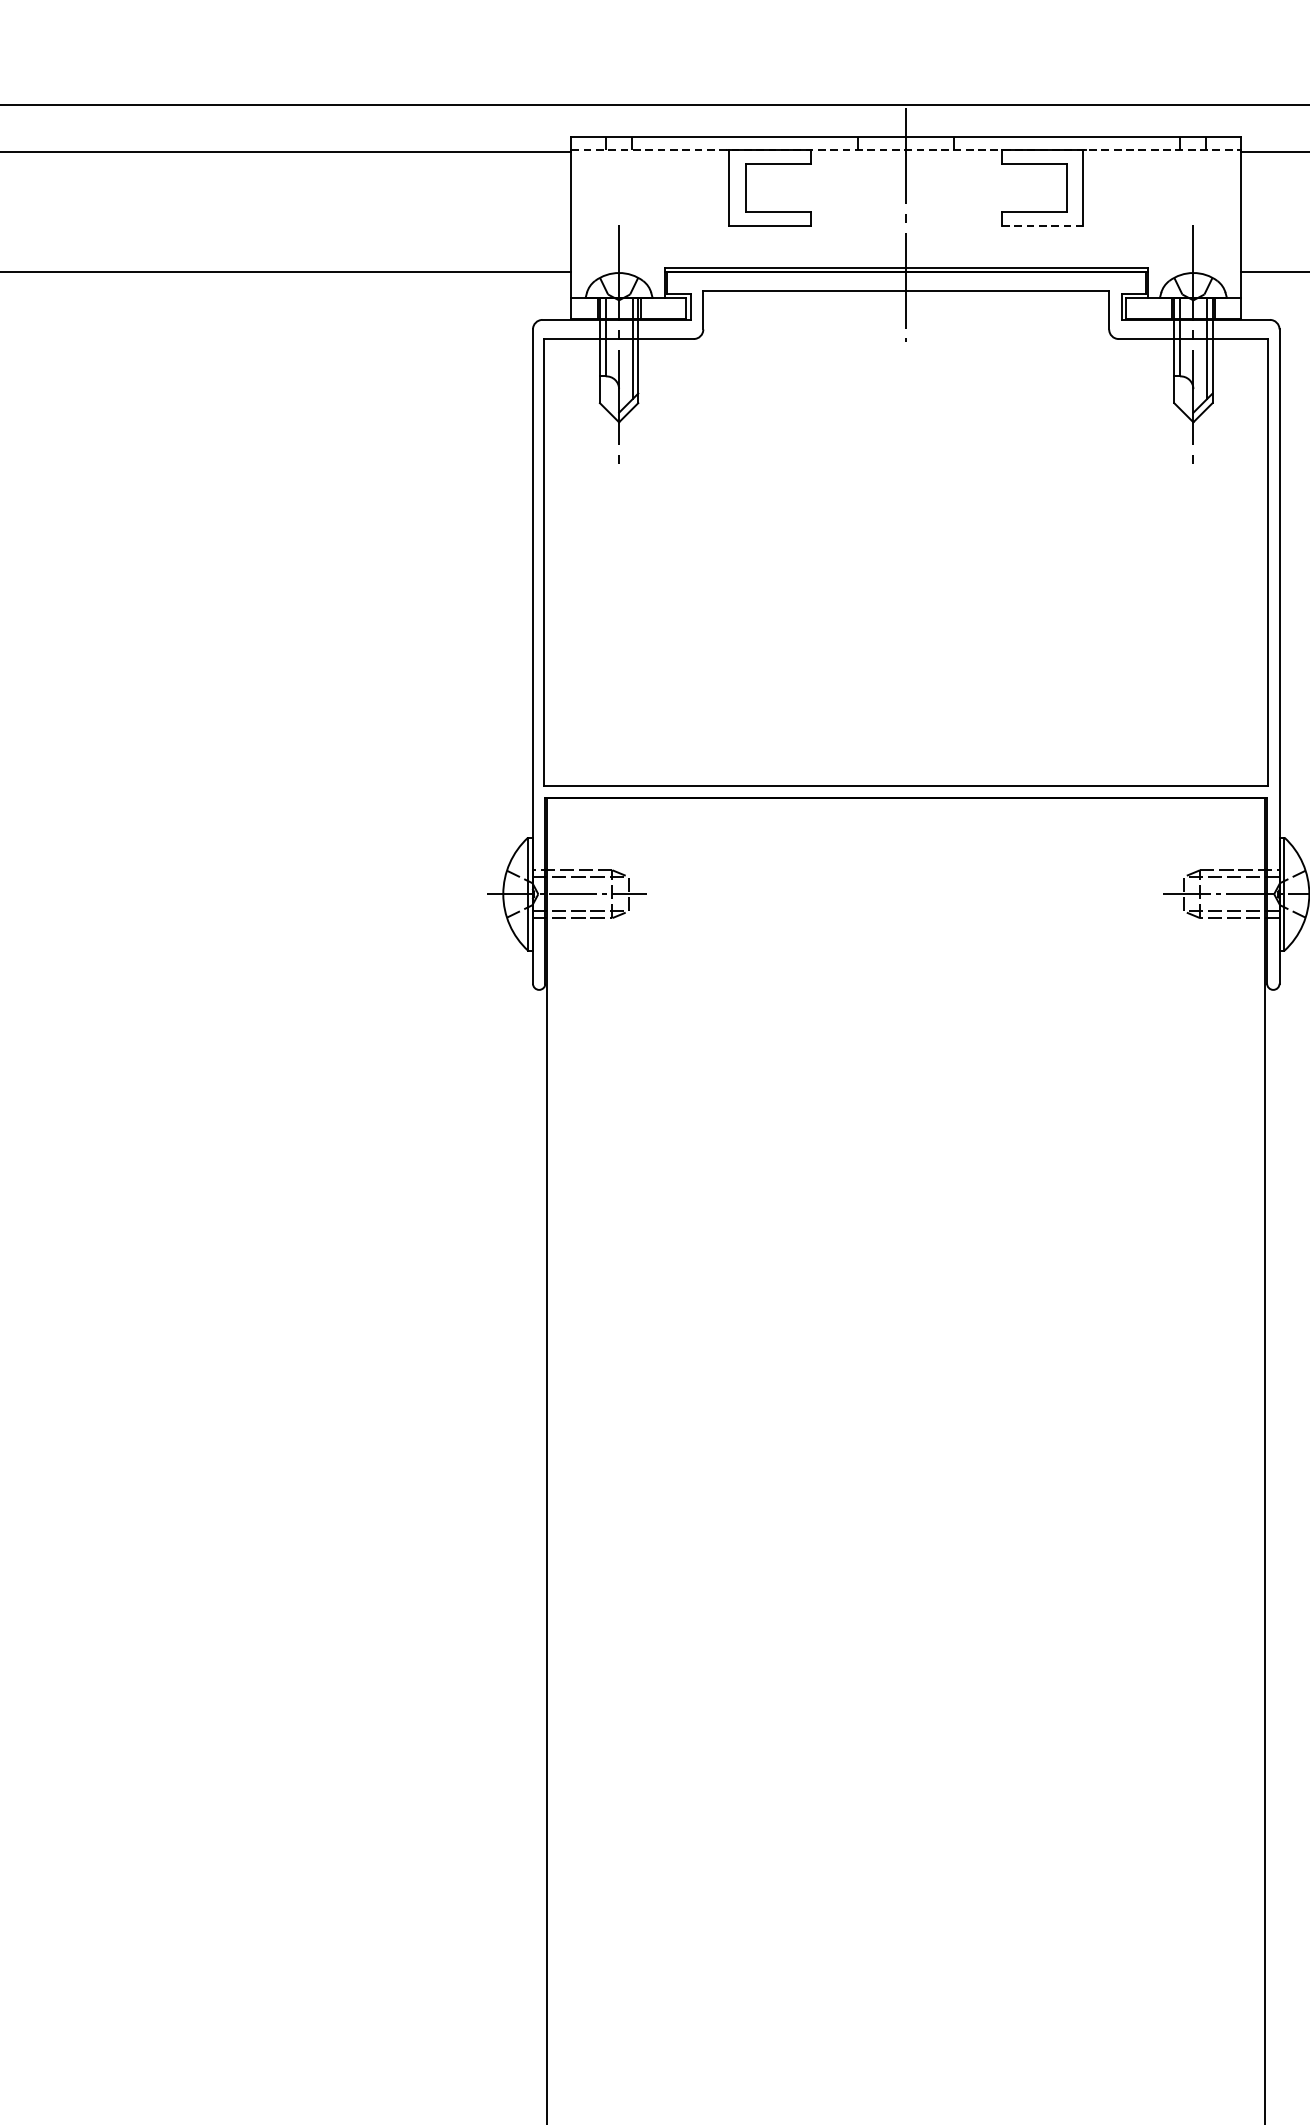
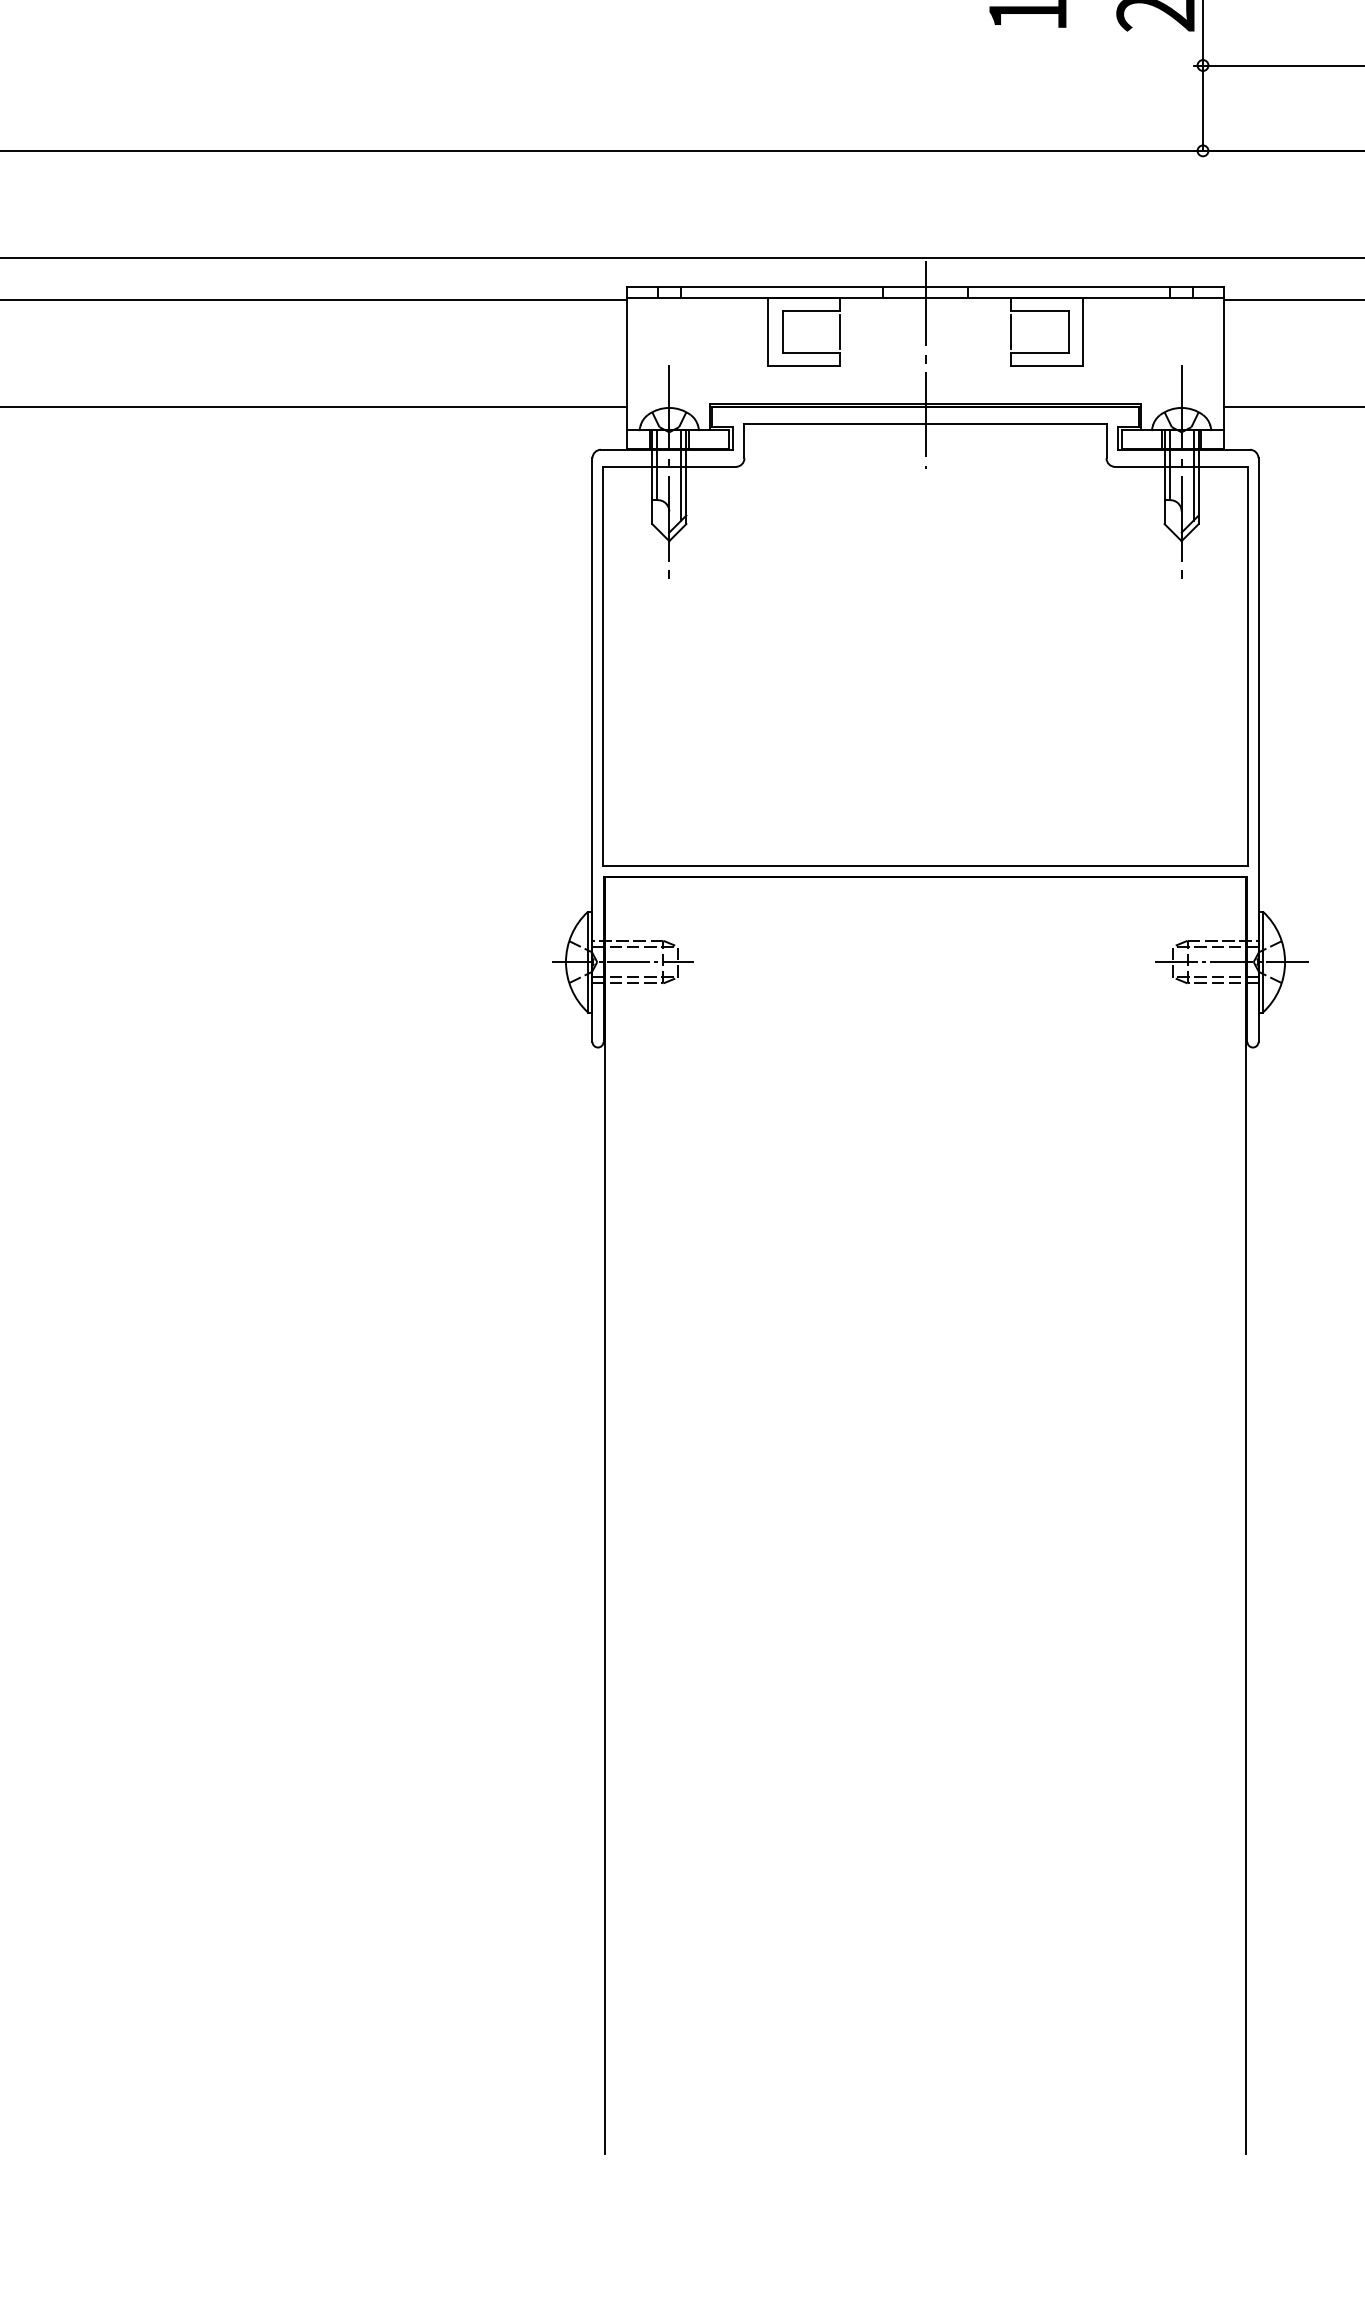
line: (906, 149) -> (925, 297), dashed -> solid
line: (810, 187) -> (840, 331), added
line: (1001, 187) -> (1010, 331), added
line: (1043, 226) -> (1047, 366), dashed -> solid

